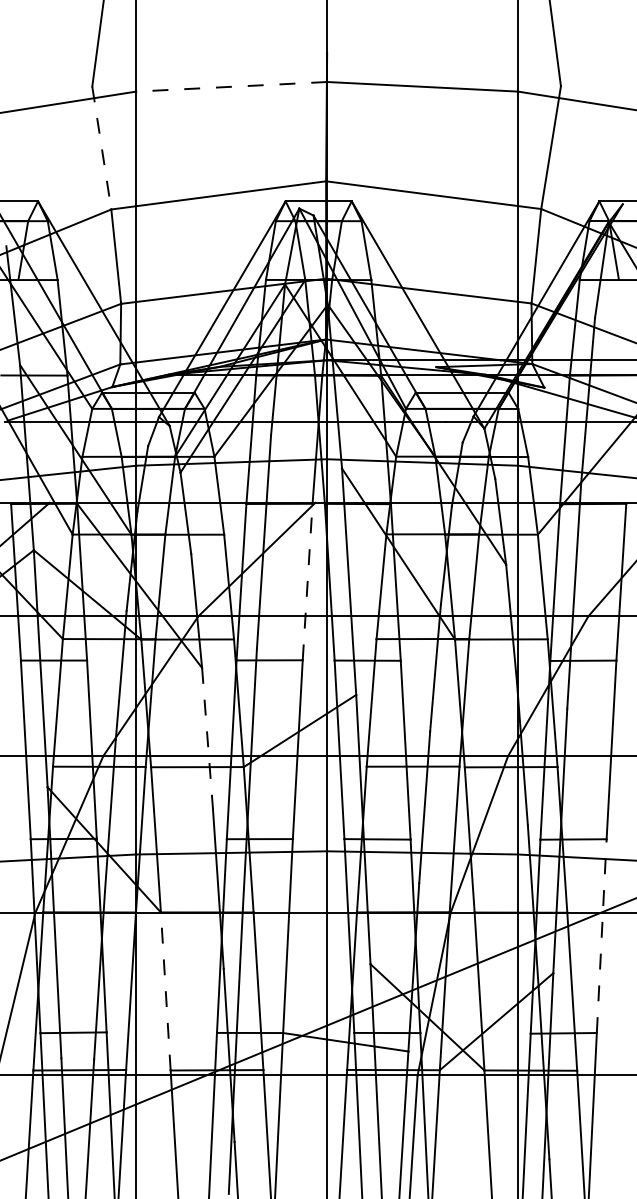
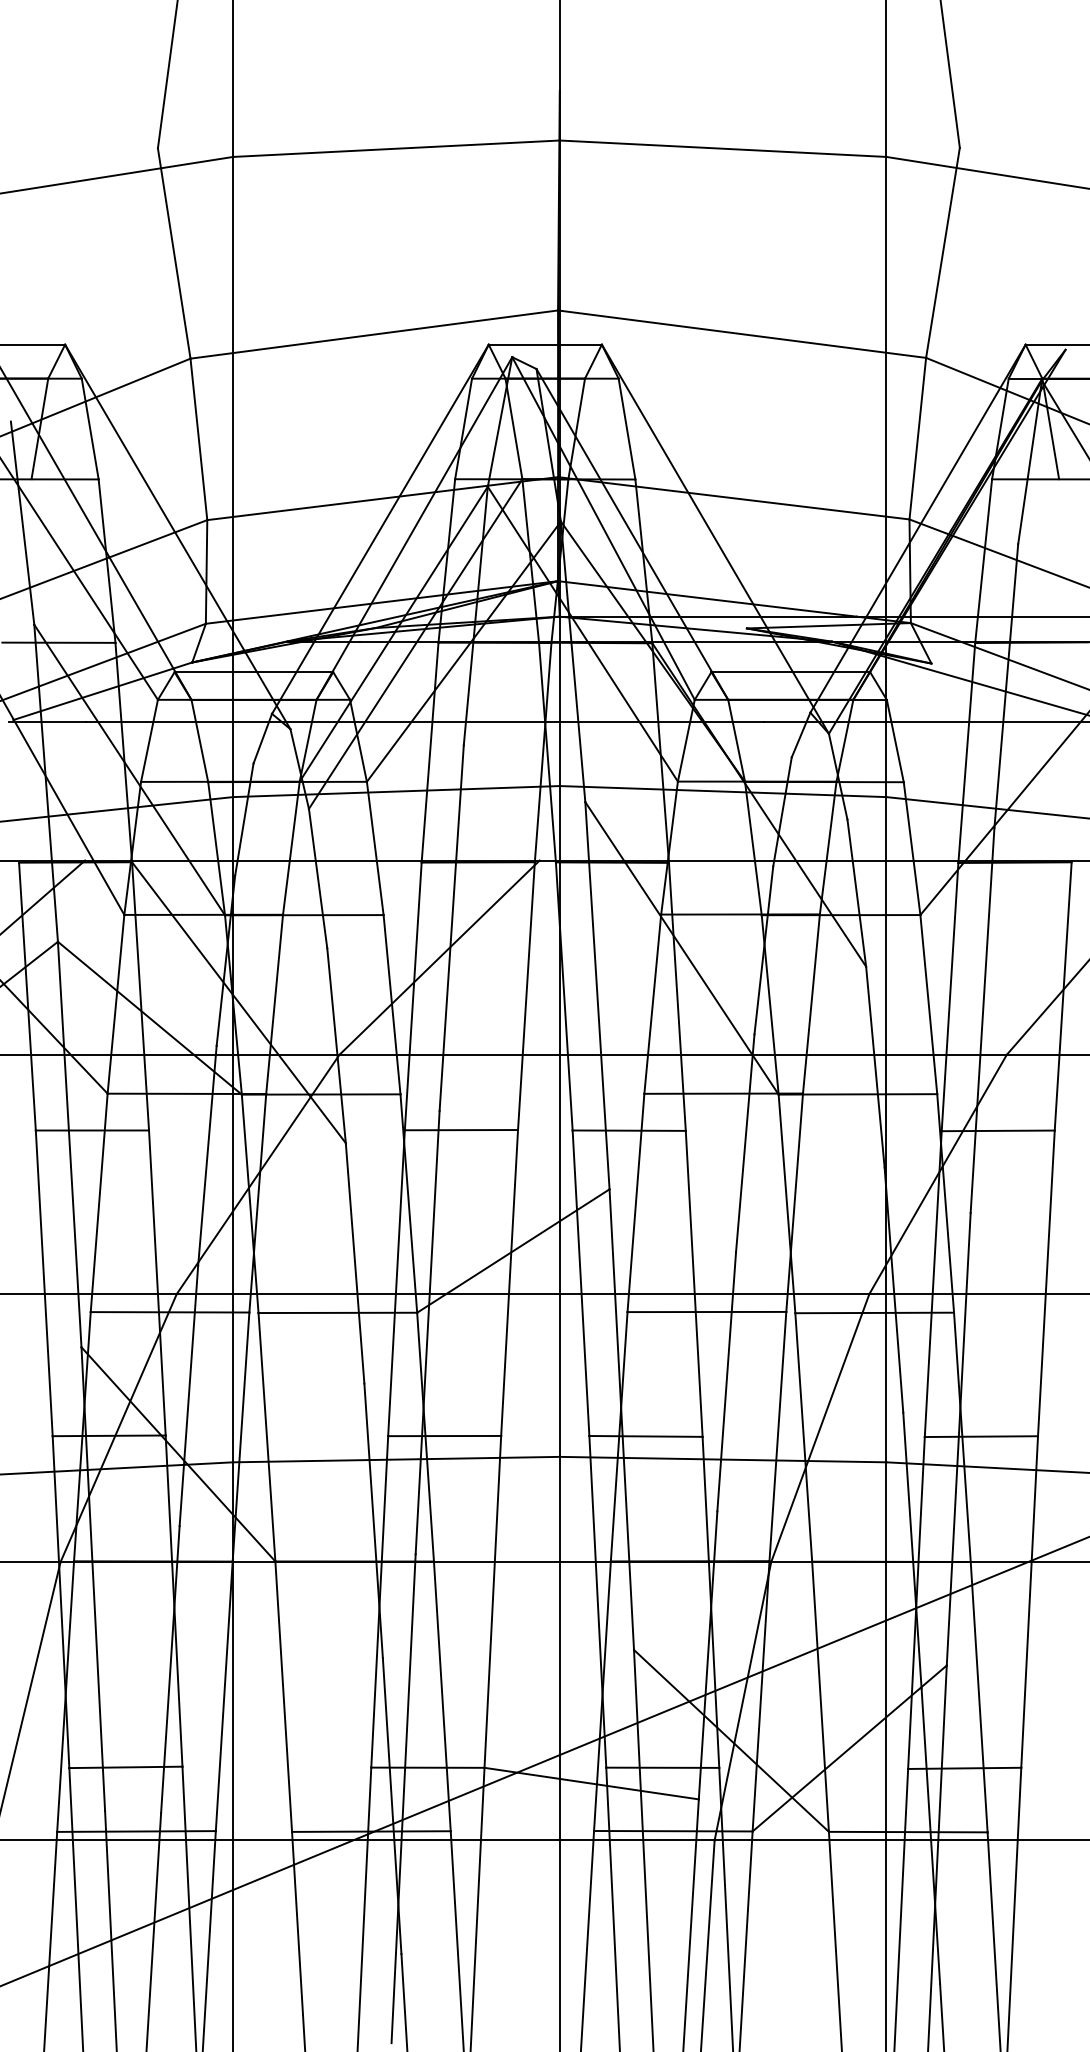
line: (231, 86) -> (396, 148), dashed -> solid
line: (101, 148) -> (173, 254), dashed -> solid
line: (307, 581) -> (526, 995), dashed -> solid
line: (207, 738) -> (355, 1263), dashed -> solid
line: (601, 935) -> (1029, 1600), dashed -> solid
line: (165, 990) -> (283, 1695), dashed -> solid

